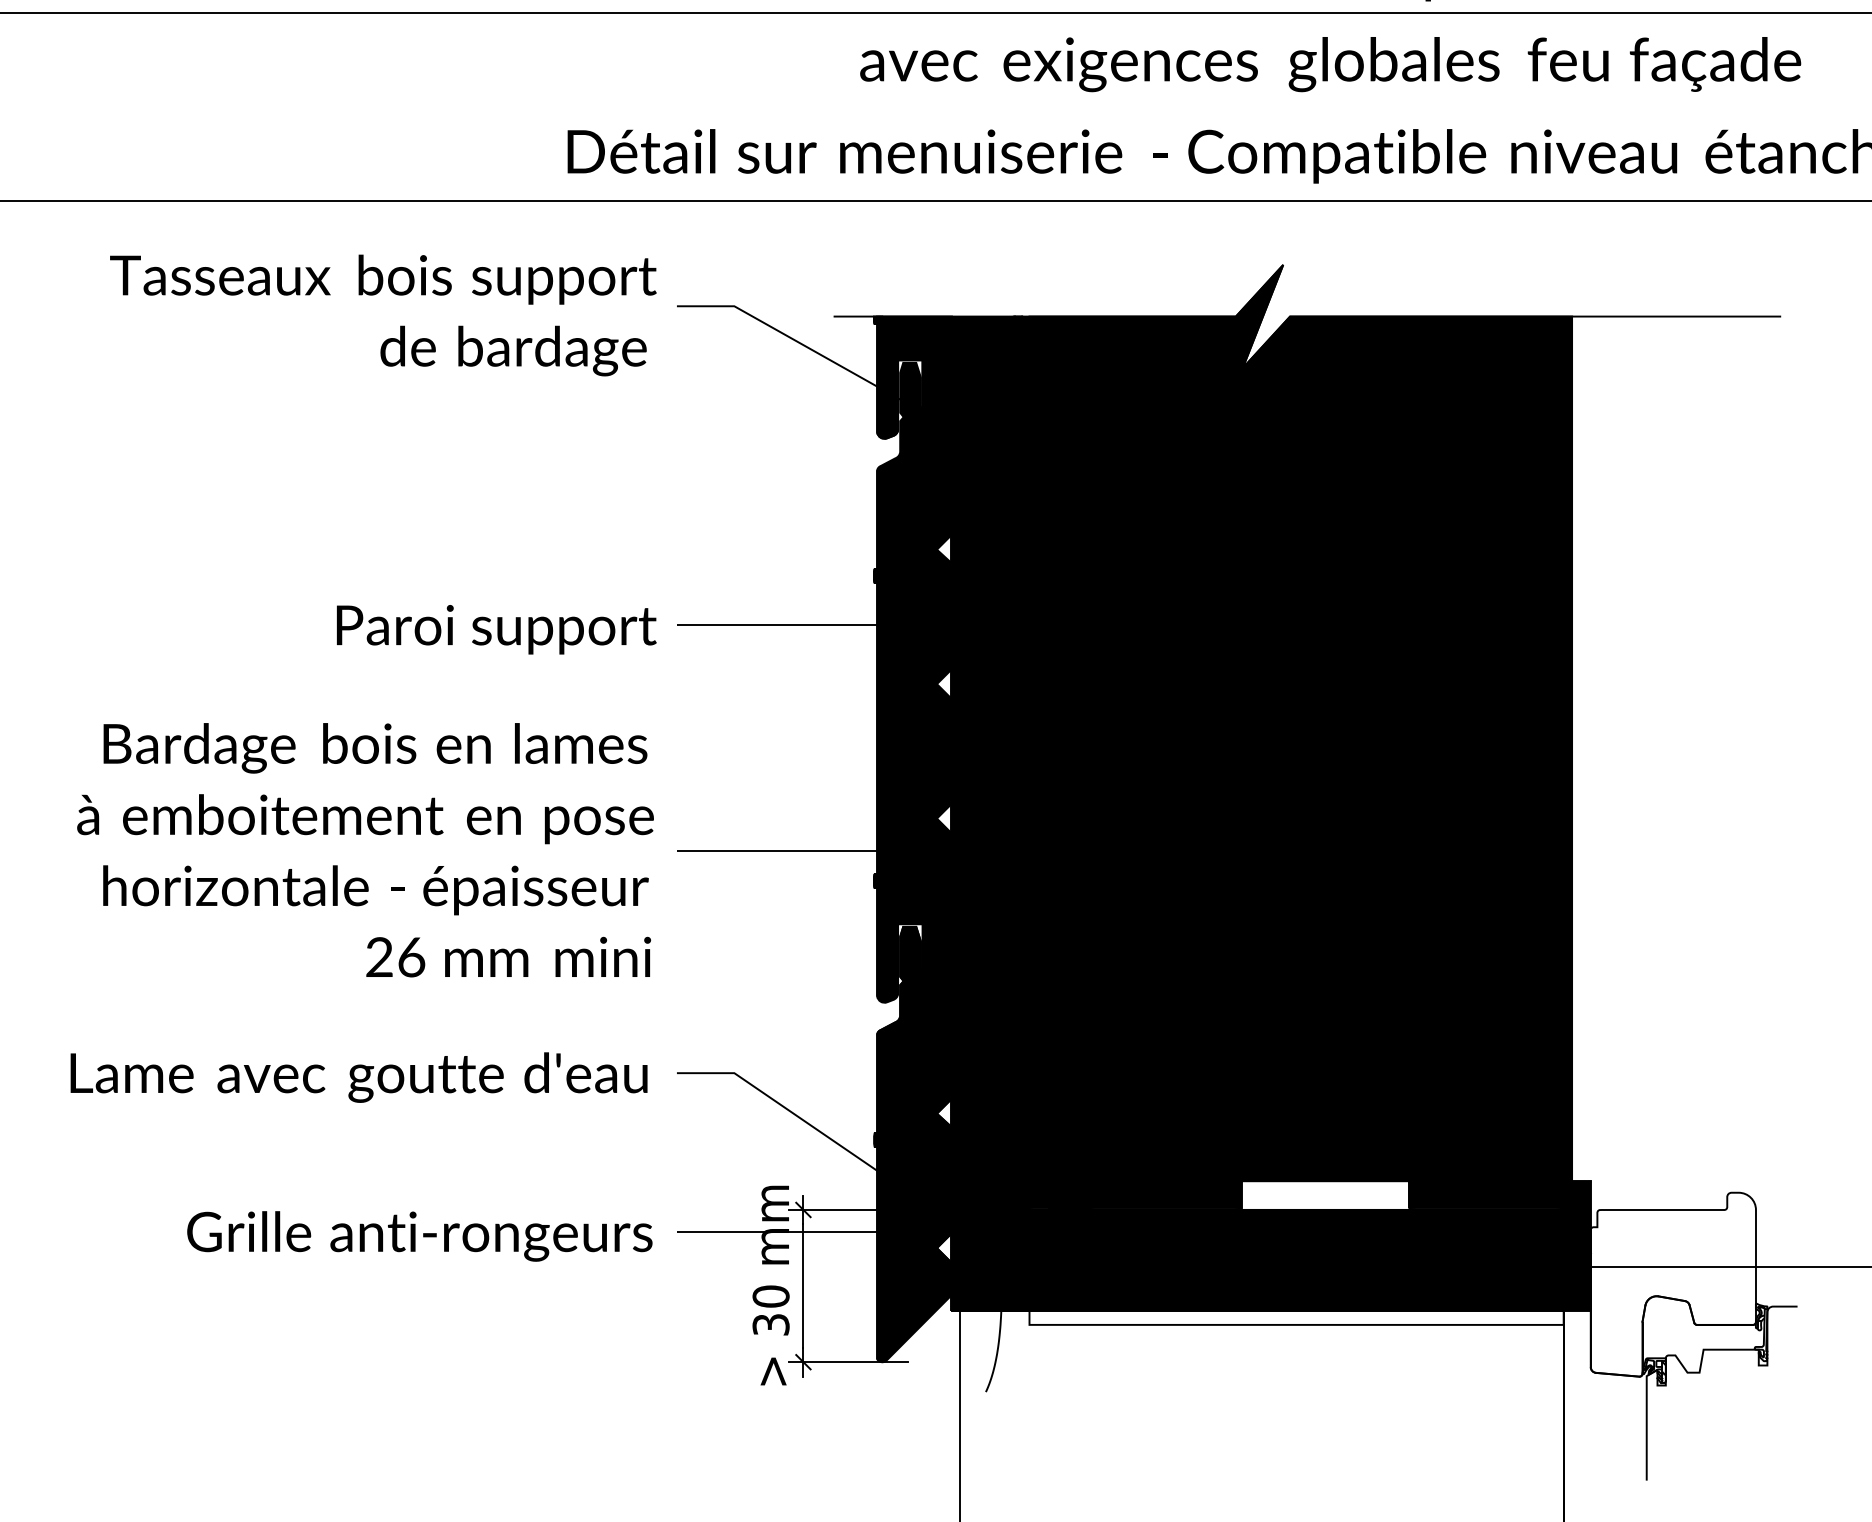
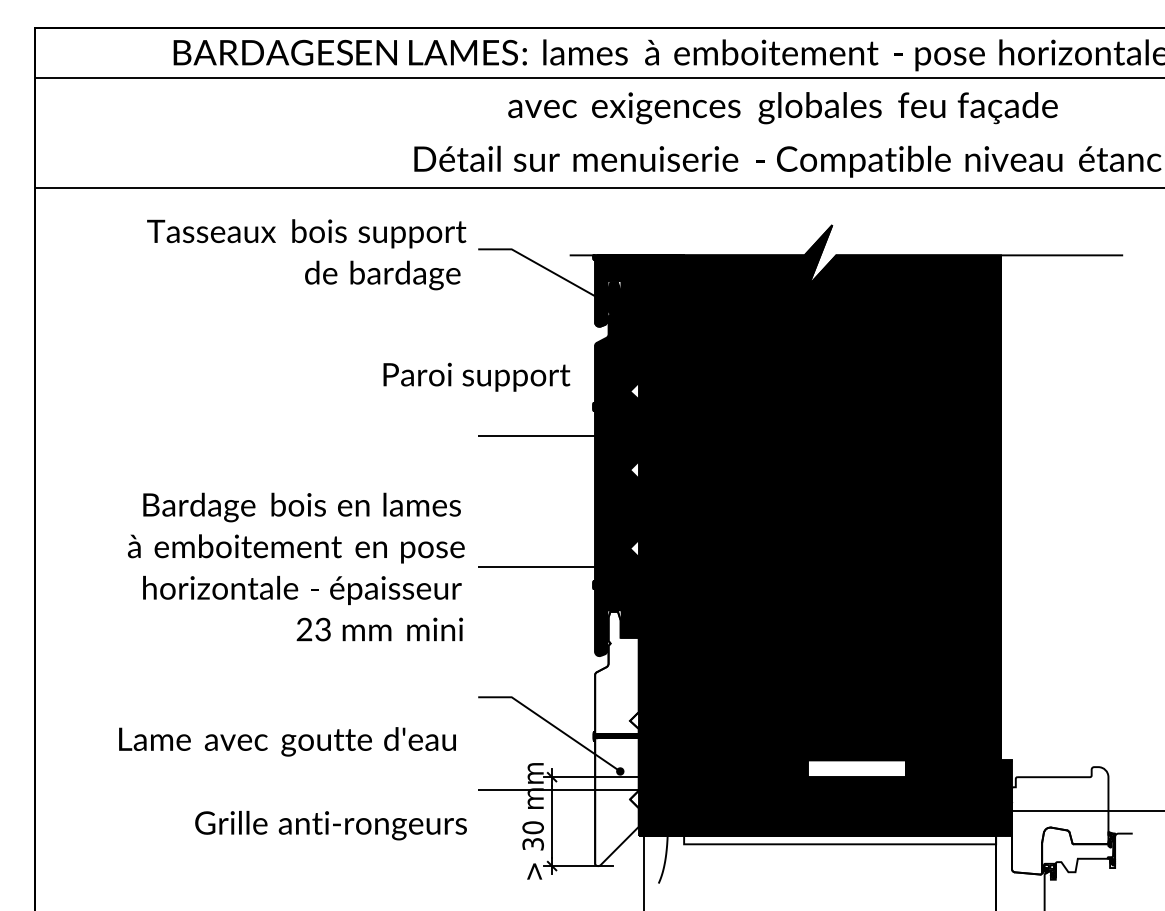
text: (1329, 65) -> (782, 108), moved
text: (495, 628) -> (476, 376), moved
text: (412, 955) -> (323, 628), 26 -> 23
text: (359, 1076) -> (287, 741), moved
fill: (913, 1143) -> (616, 738), removed
text: (418, 1236) -> (330, 825), moved

